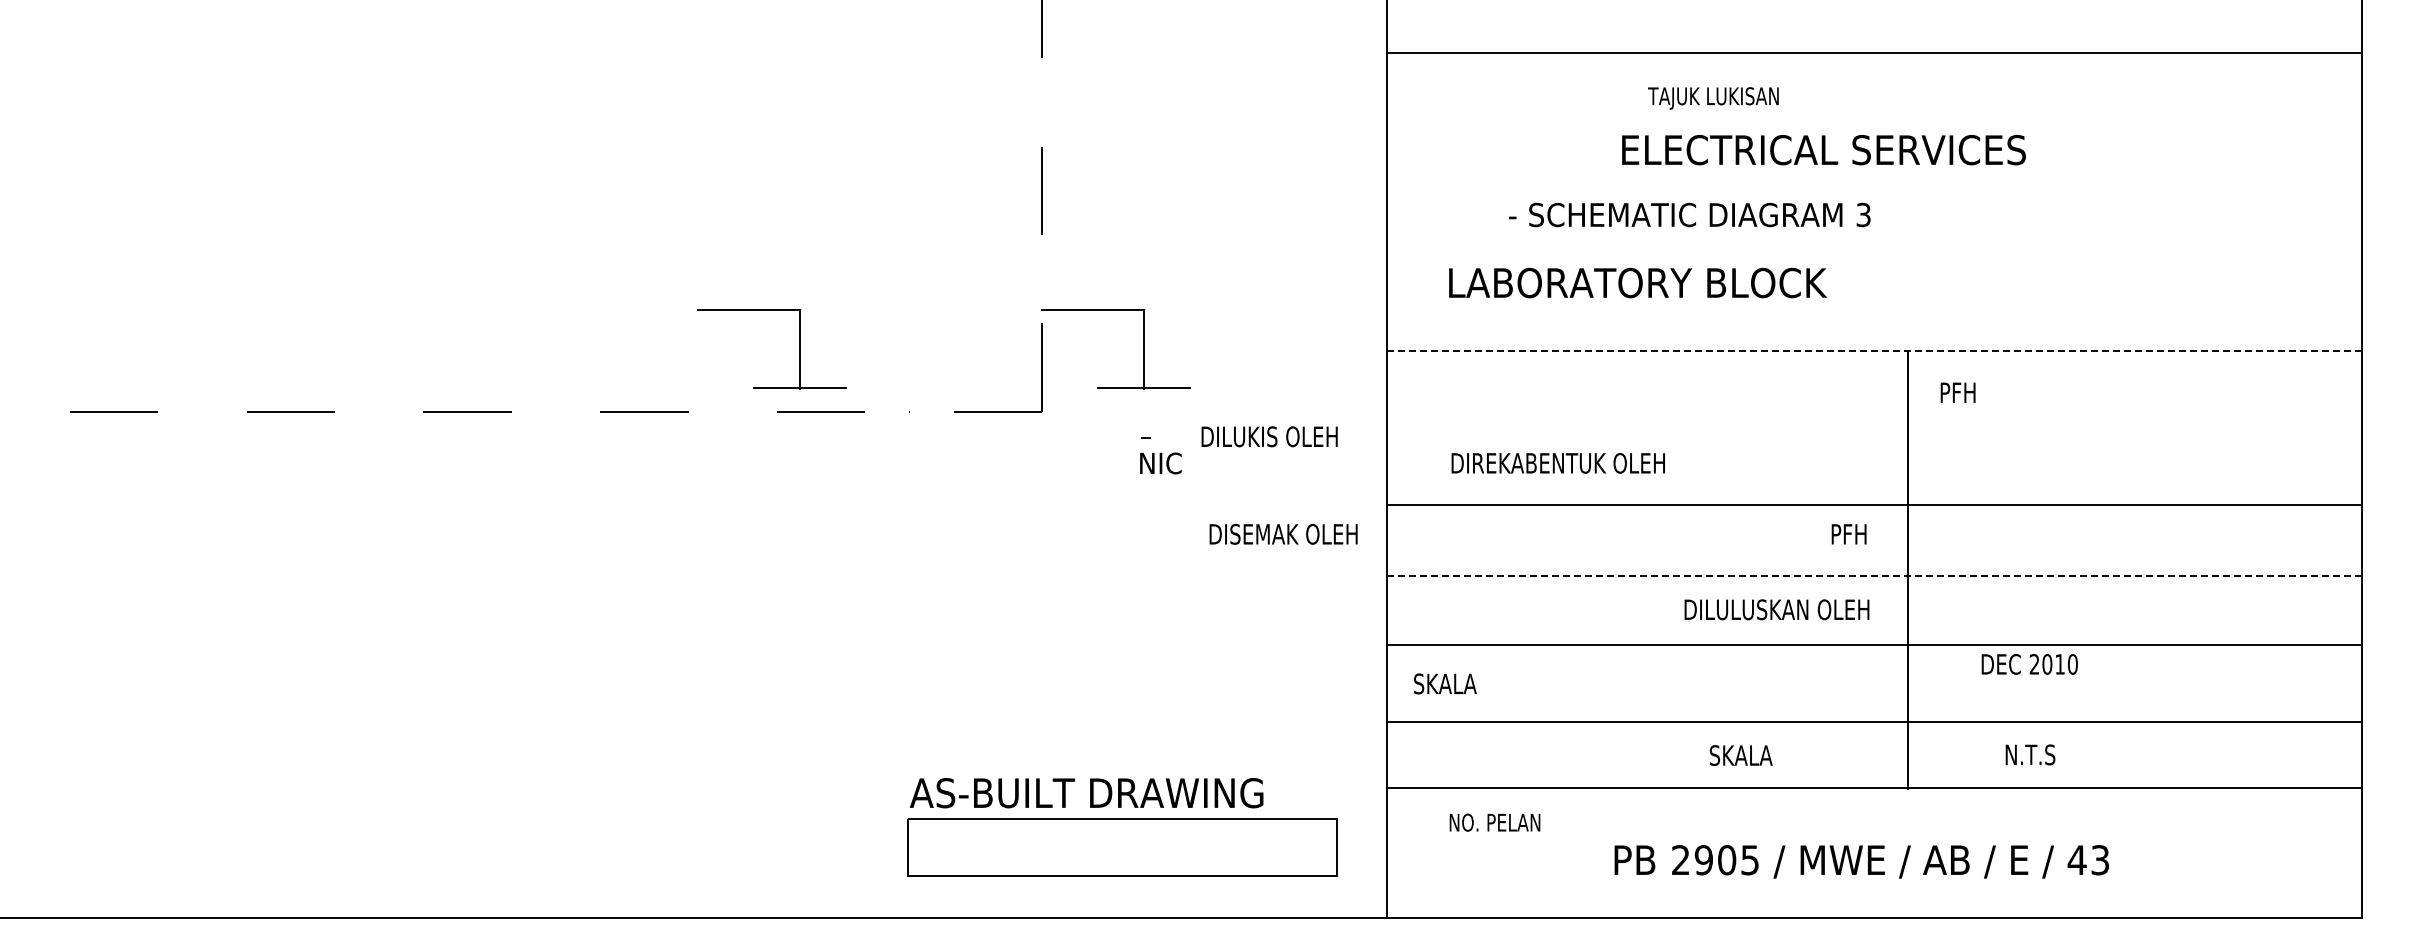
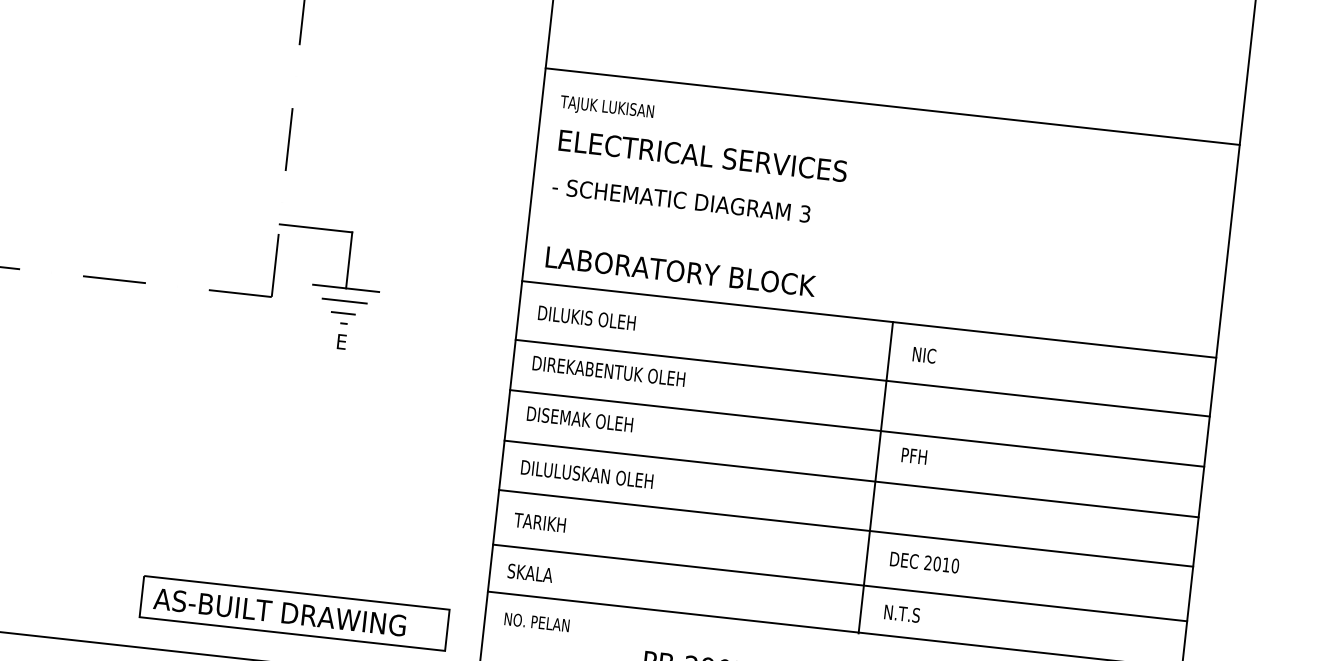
text: (1713, 98) -> (607, 108), moved
text: (1823, 150) -> (702, 156), moved
text: (1689, 214) -> (681, 200), moved
text: (1637, 282) -> (680, 271), moved
part: (799, 349) -> (103, 233), removed
line: (1875, 351) -> (869, 319), dashed -> solid
text: (1958, 392) -> (925, 355), PFH -> NIC
line: (1143, 406) -> (344, 301), added
line: (1143, 423) -> (343, 313), added
line: (1874, 433) -> (862, 377), added
text: (1269, 436) -> (586, 317), moved
text: (1557, 462) -> (608, 370), moved
text: (1160, 463) -> (352, 343), NIC -> E
text: (1283, 533) -> (580, 418), moved
text: (1848, 534) -> (913, 456), moved
line: (1874, 575) -> (851, 478), dashed -> solid
text: (1776, 609) -> (586, 474), moved
text: (2029, 664) -> (924, 562), moved
text: (1448, 683) -> (539, 522), SKALA -> TARIKH
text: (2030, 754) -> (902, 613), moved
text: (1740, 755) -> (529, 573), moved
text: (1086, 793) -> (279, 612), moved
text: (1494, 822) -> (536, 622), moved

